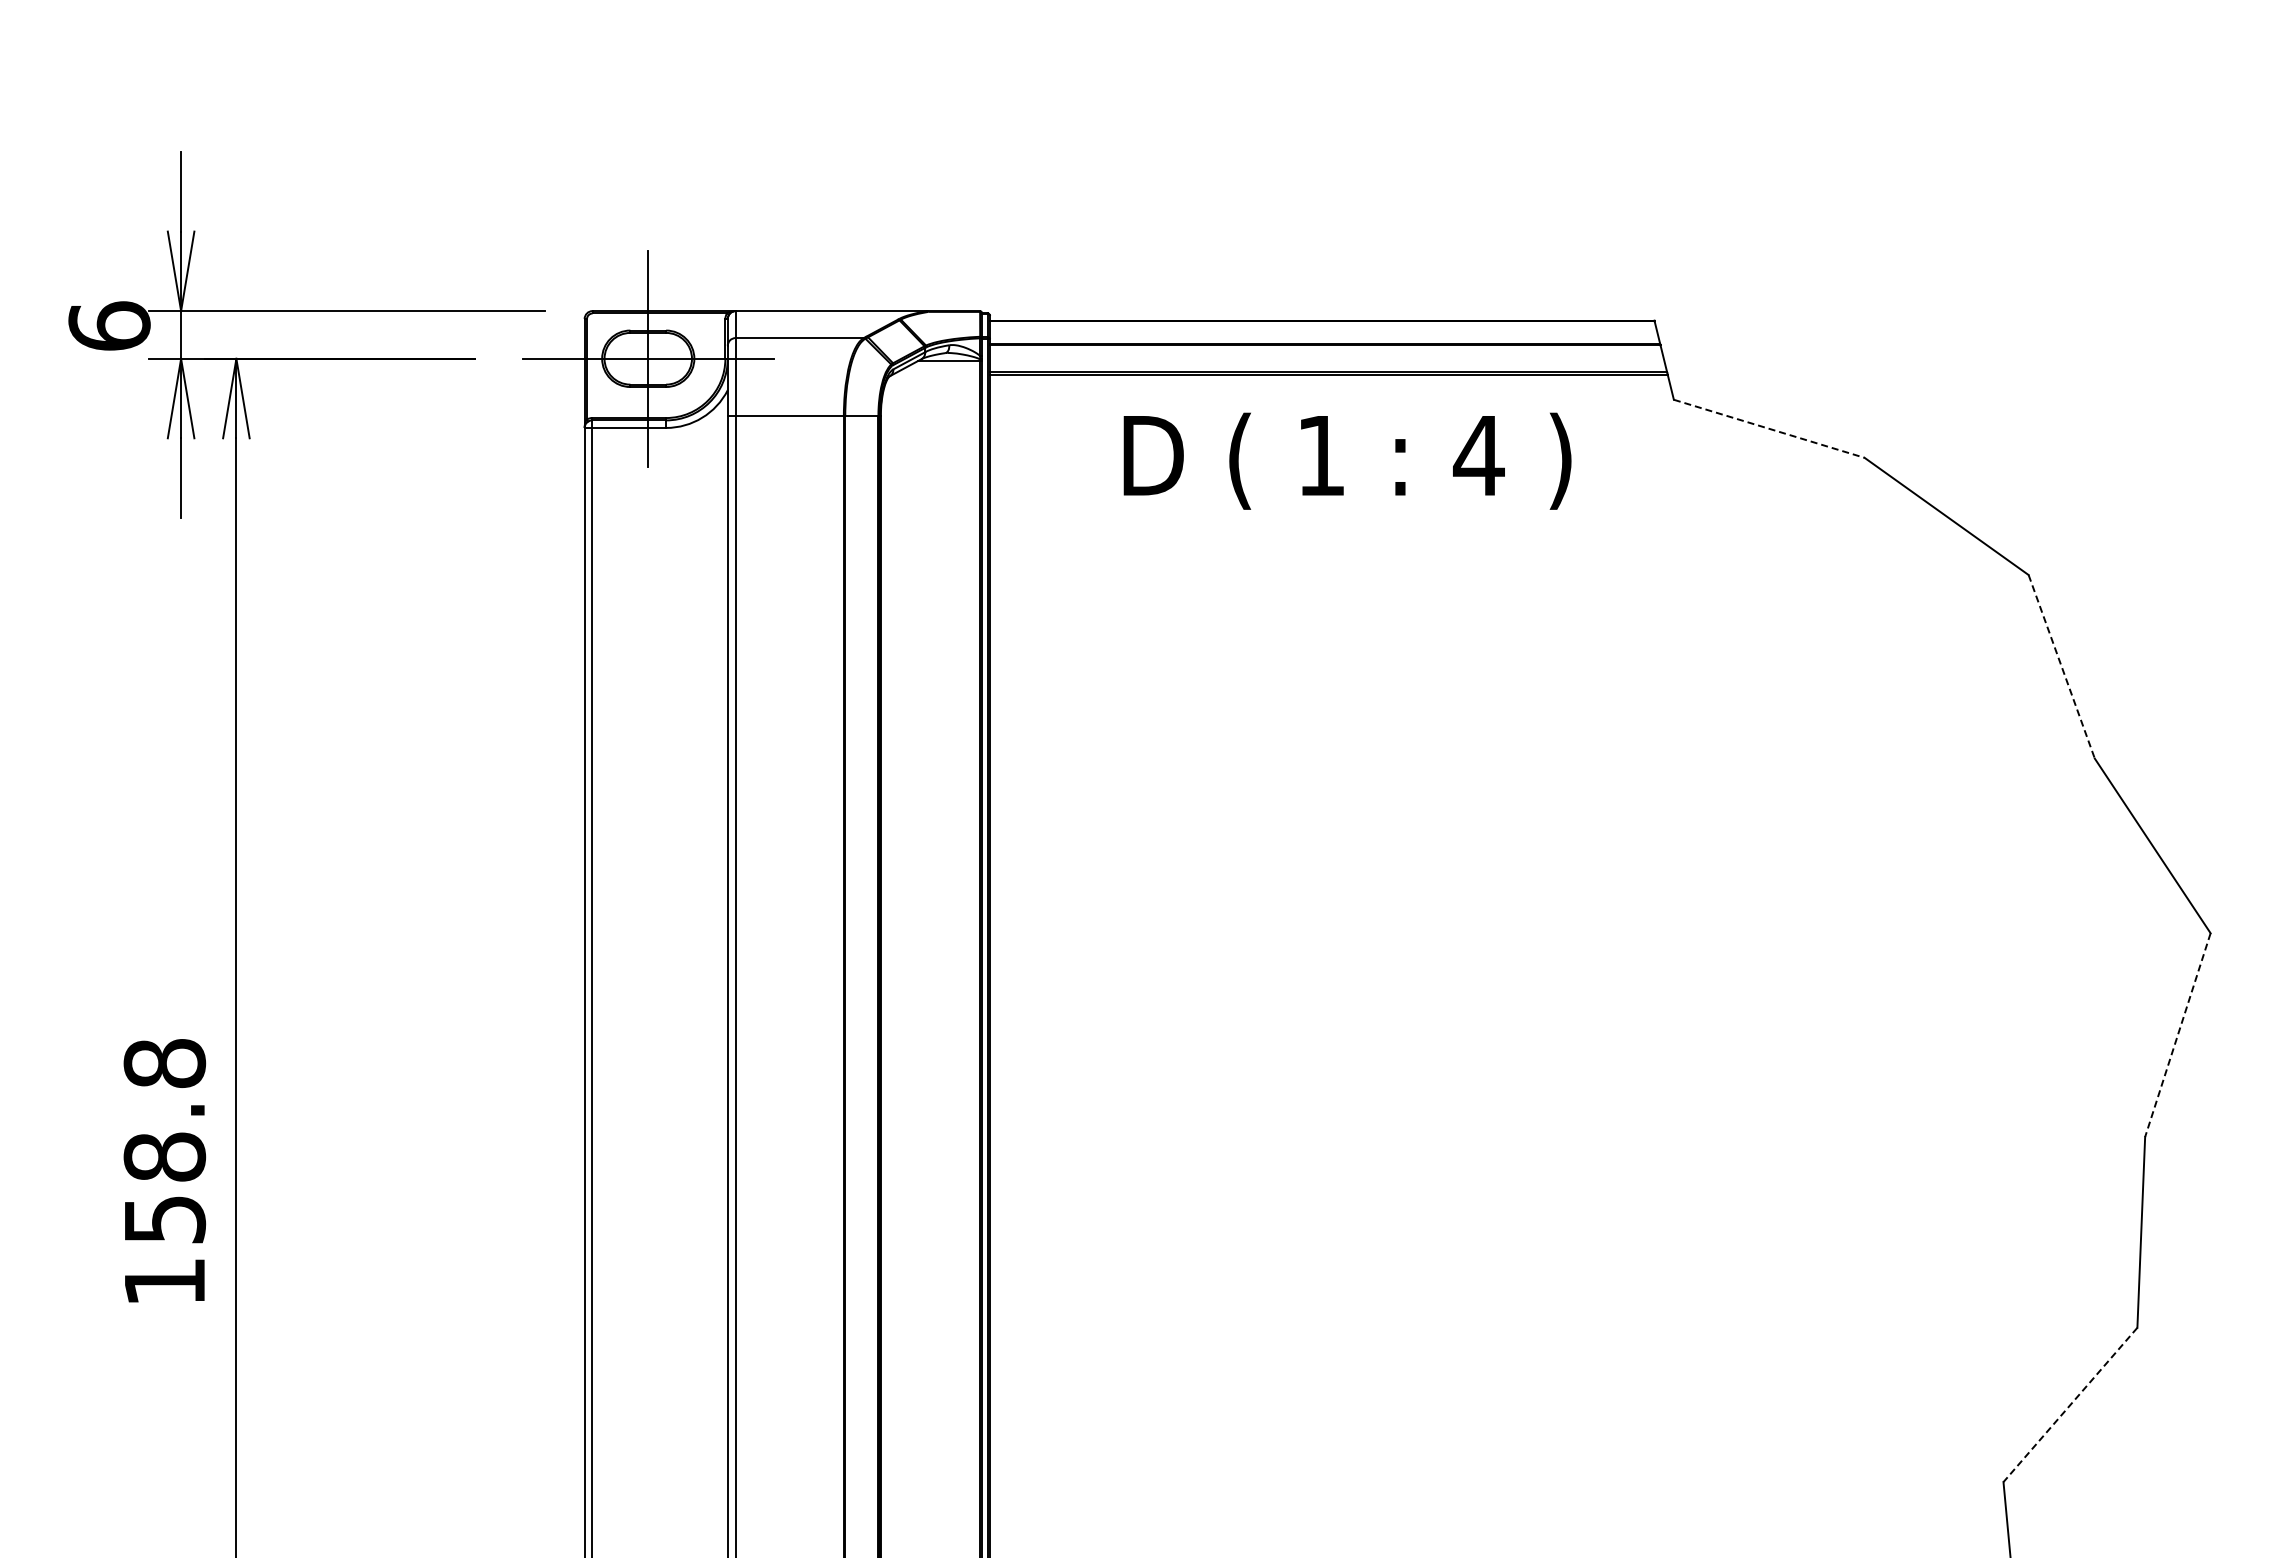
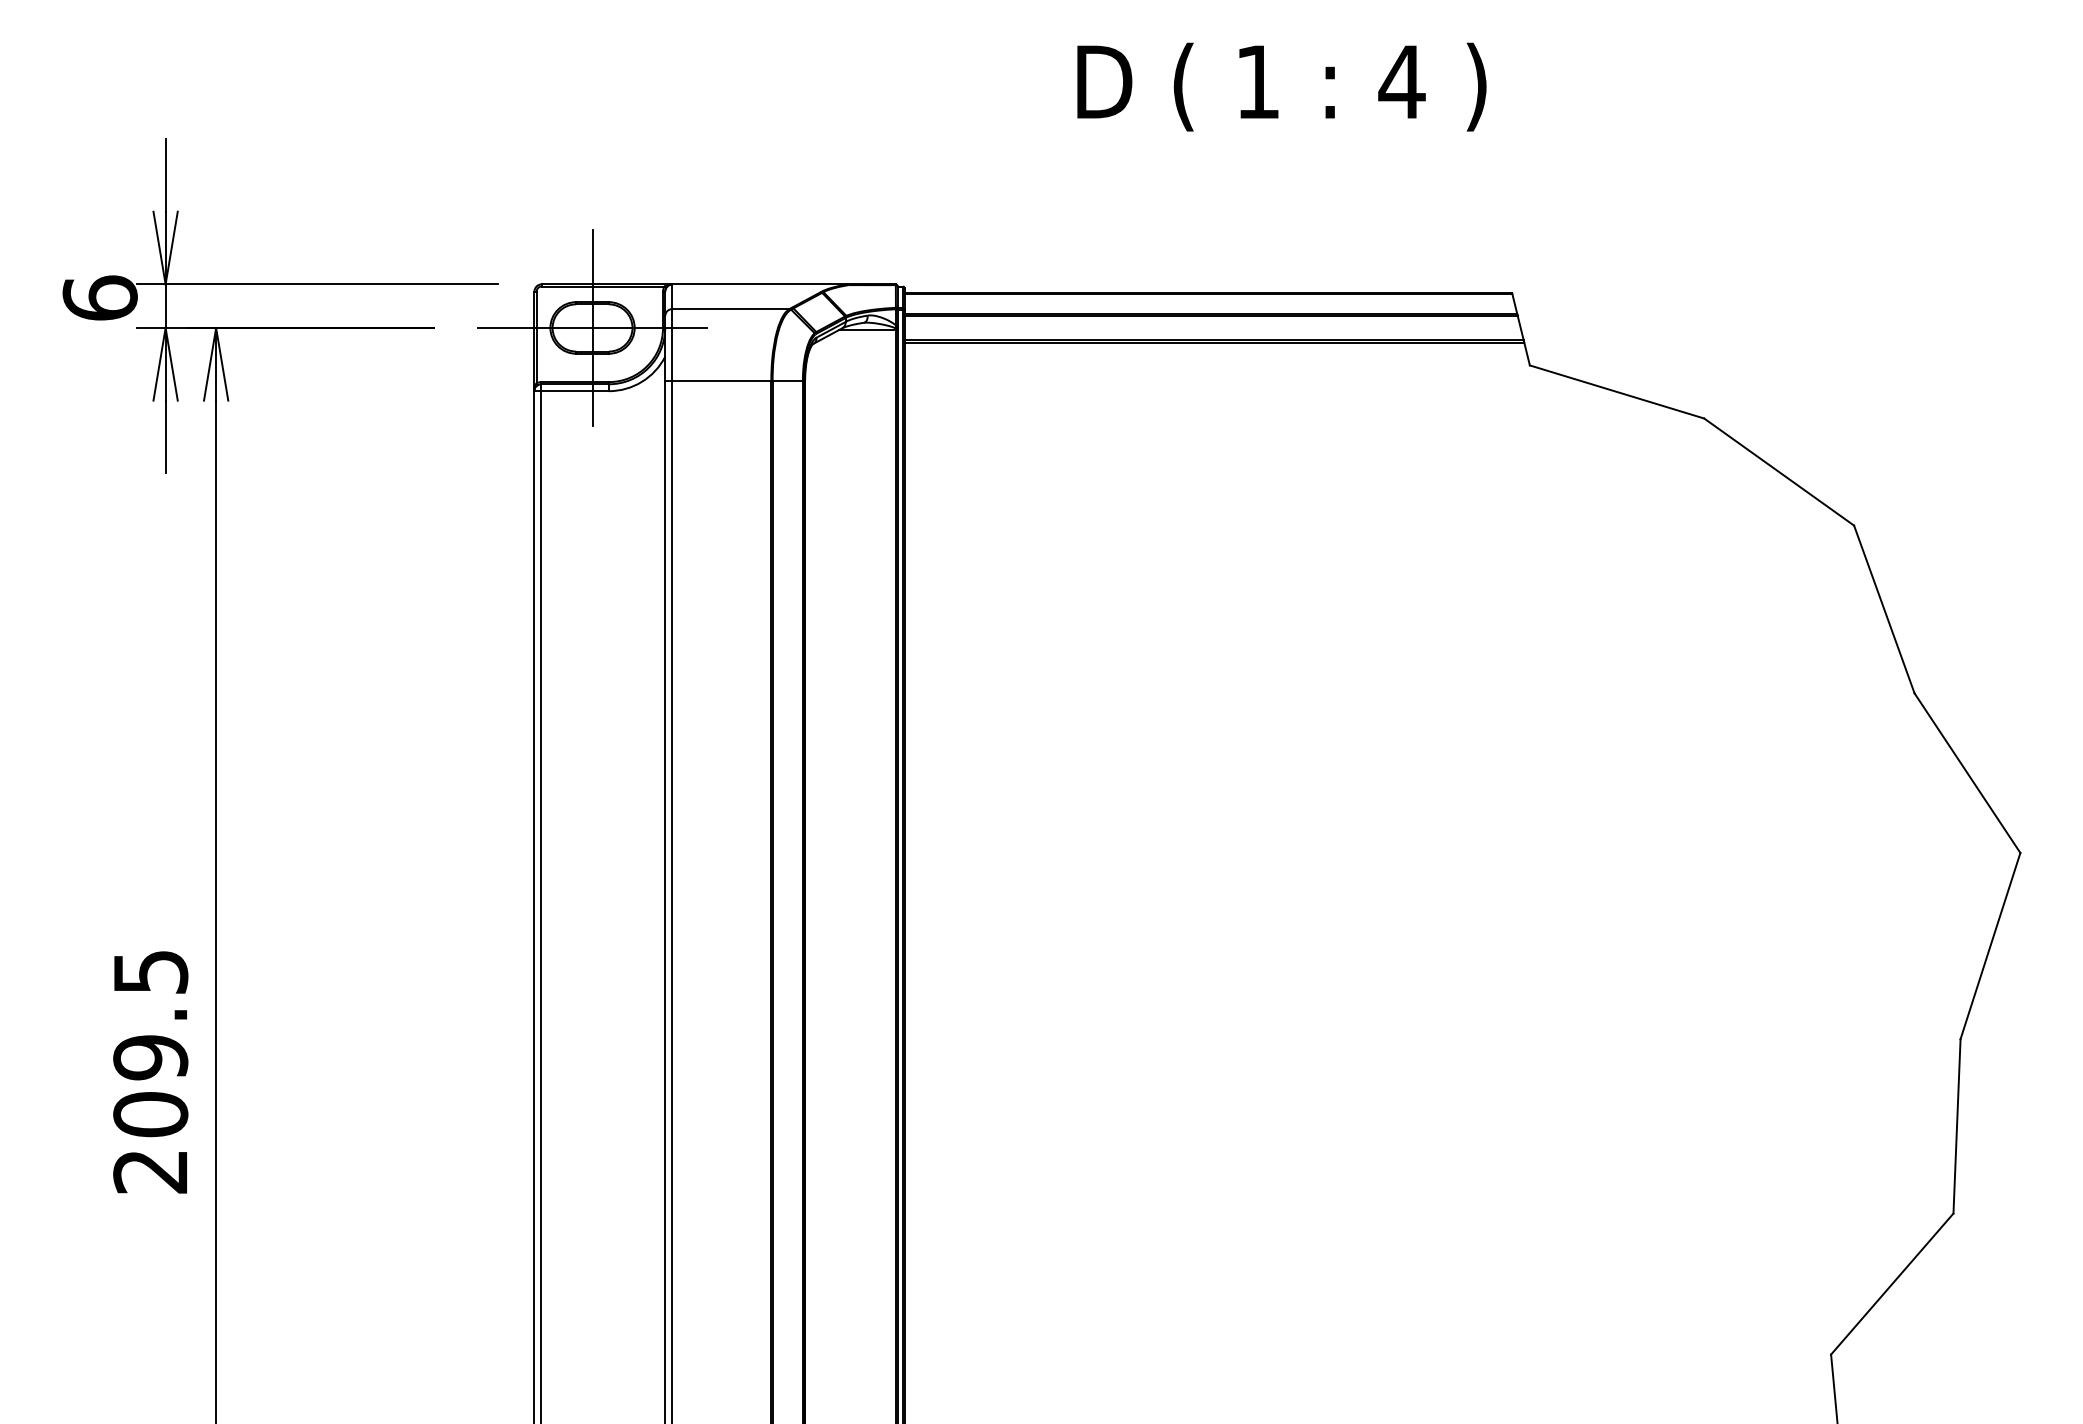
line: (1769, 428) -> (1617, 391), dashed -> solid
text: (1347, 460) -> (1281, 86), moved
line: (2061, 666) -> (1884, 609), dashed -> solid
line: (2177, 1035) -> (1990, 946), dashed -> solid
text: (164, 1172) -> (150, 1071), 158.8 -> 209.5
line: (2070, 1405) -> (1892, 1284), dashed -> solid

